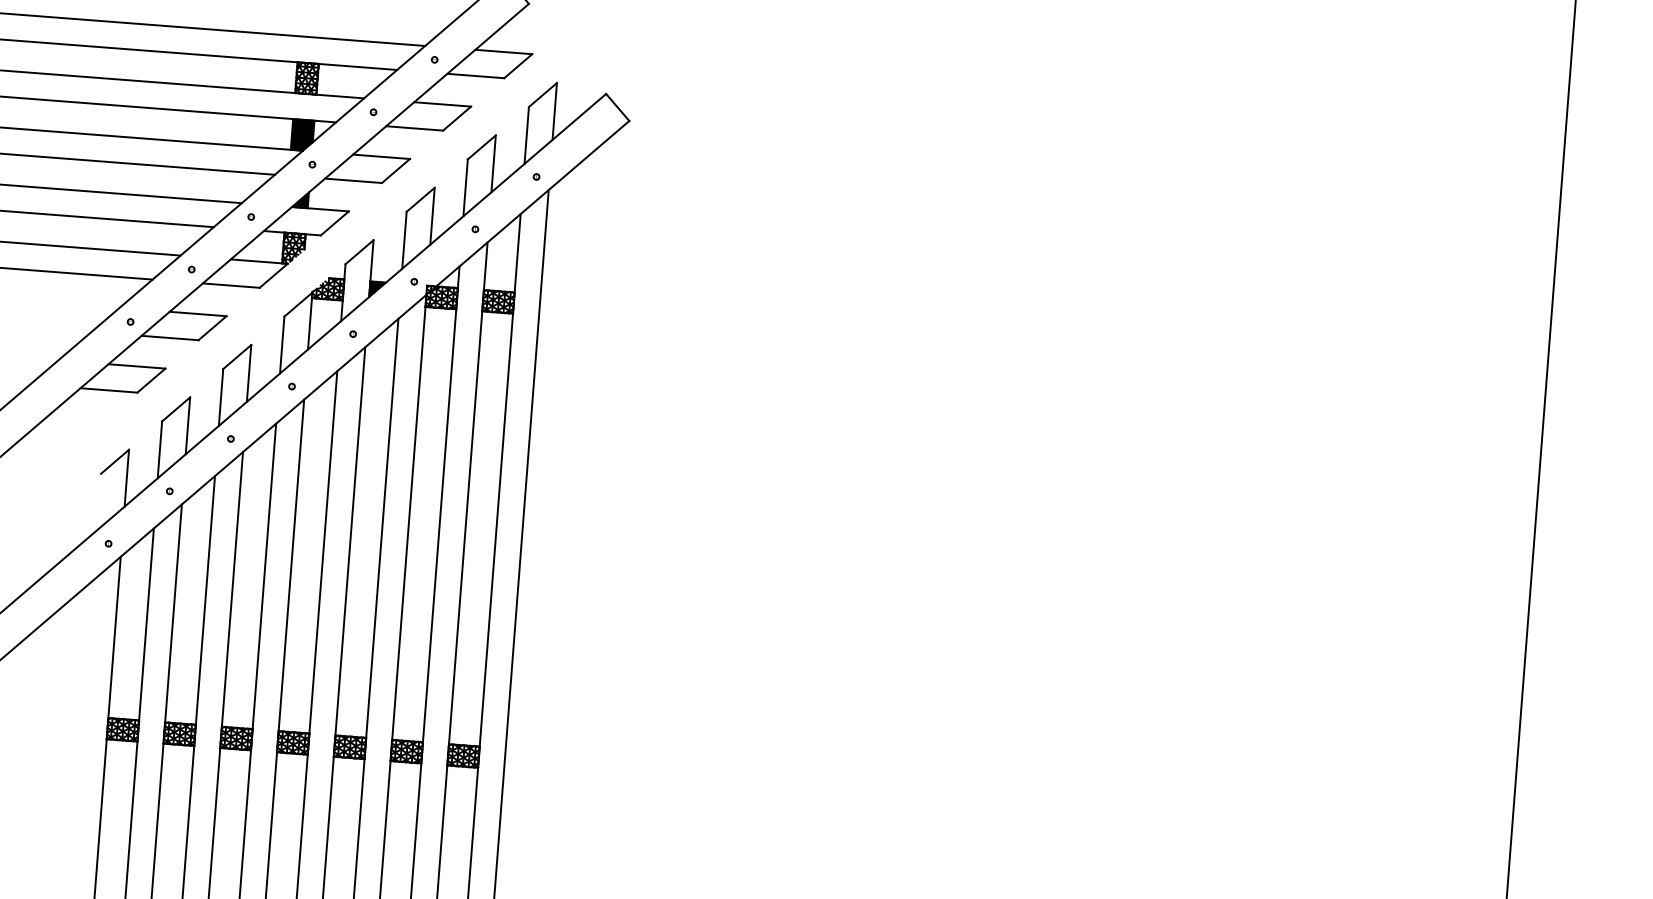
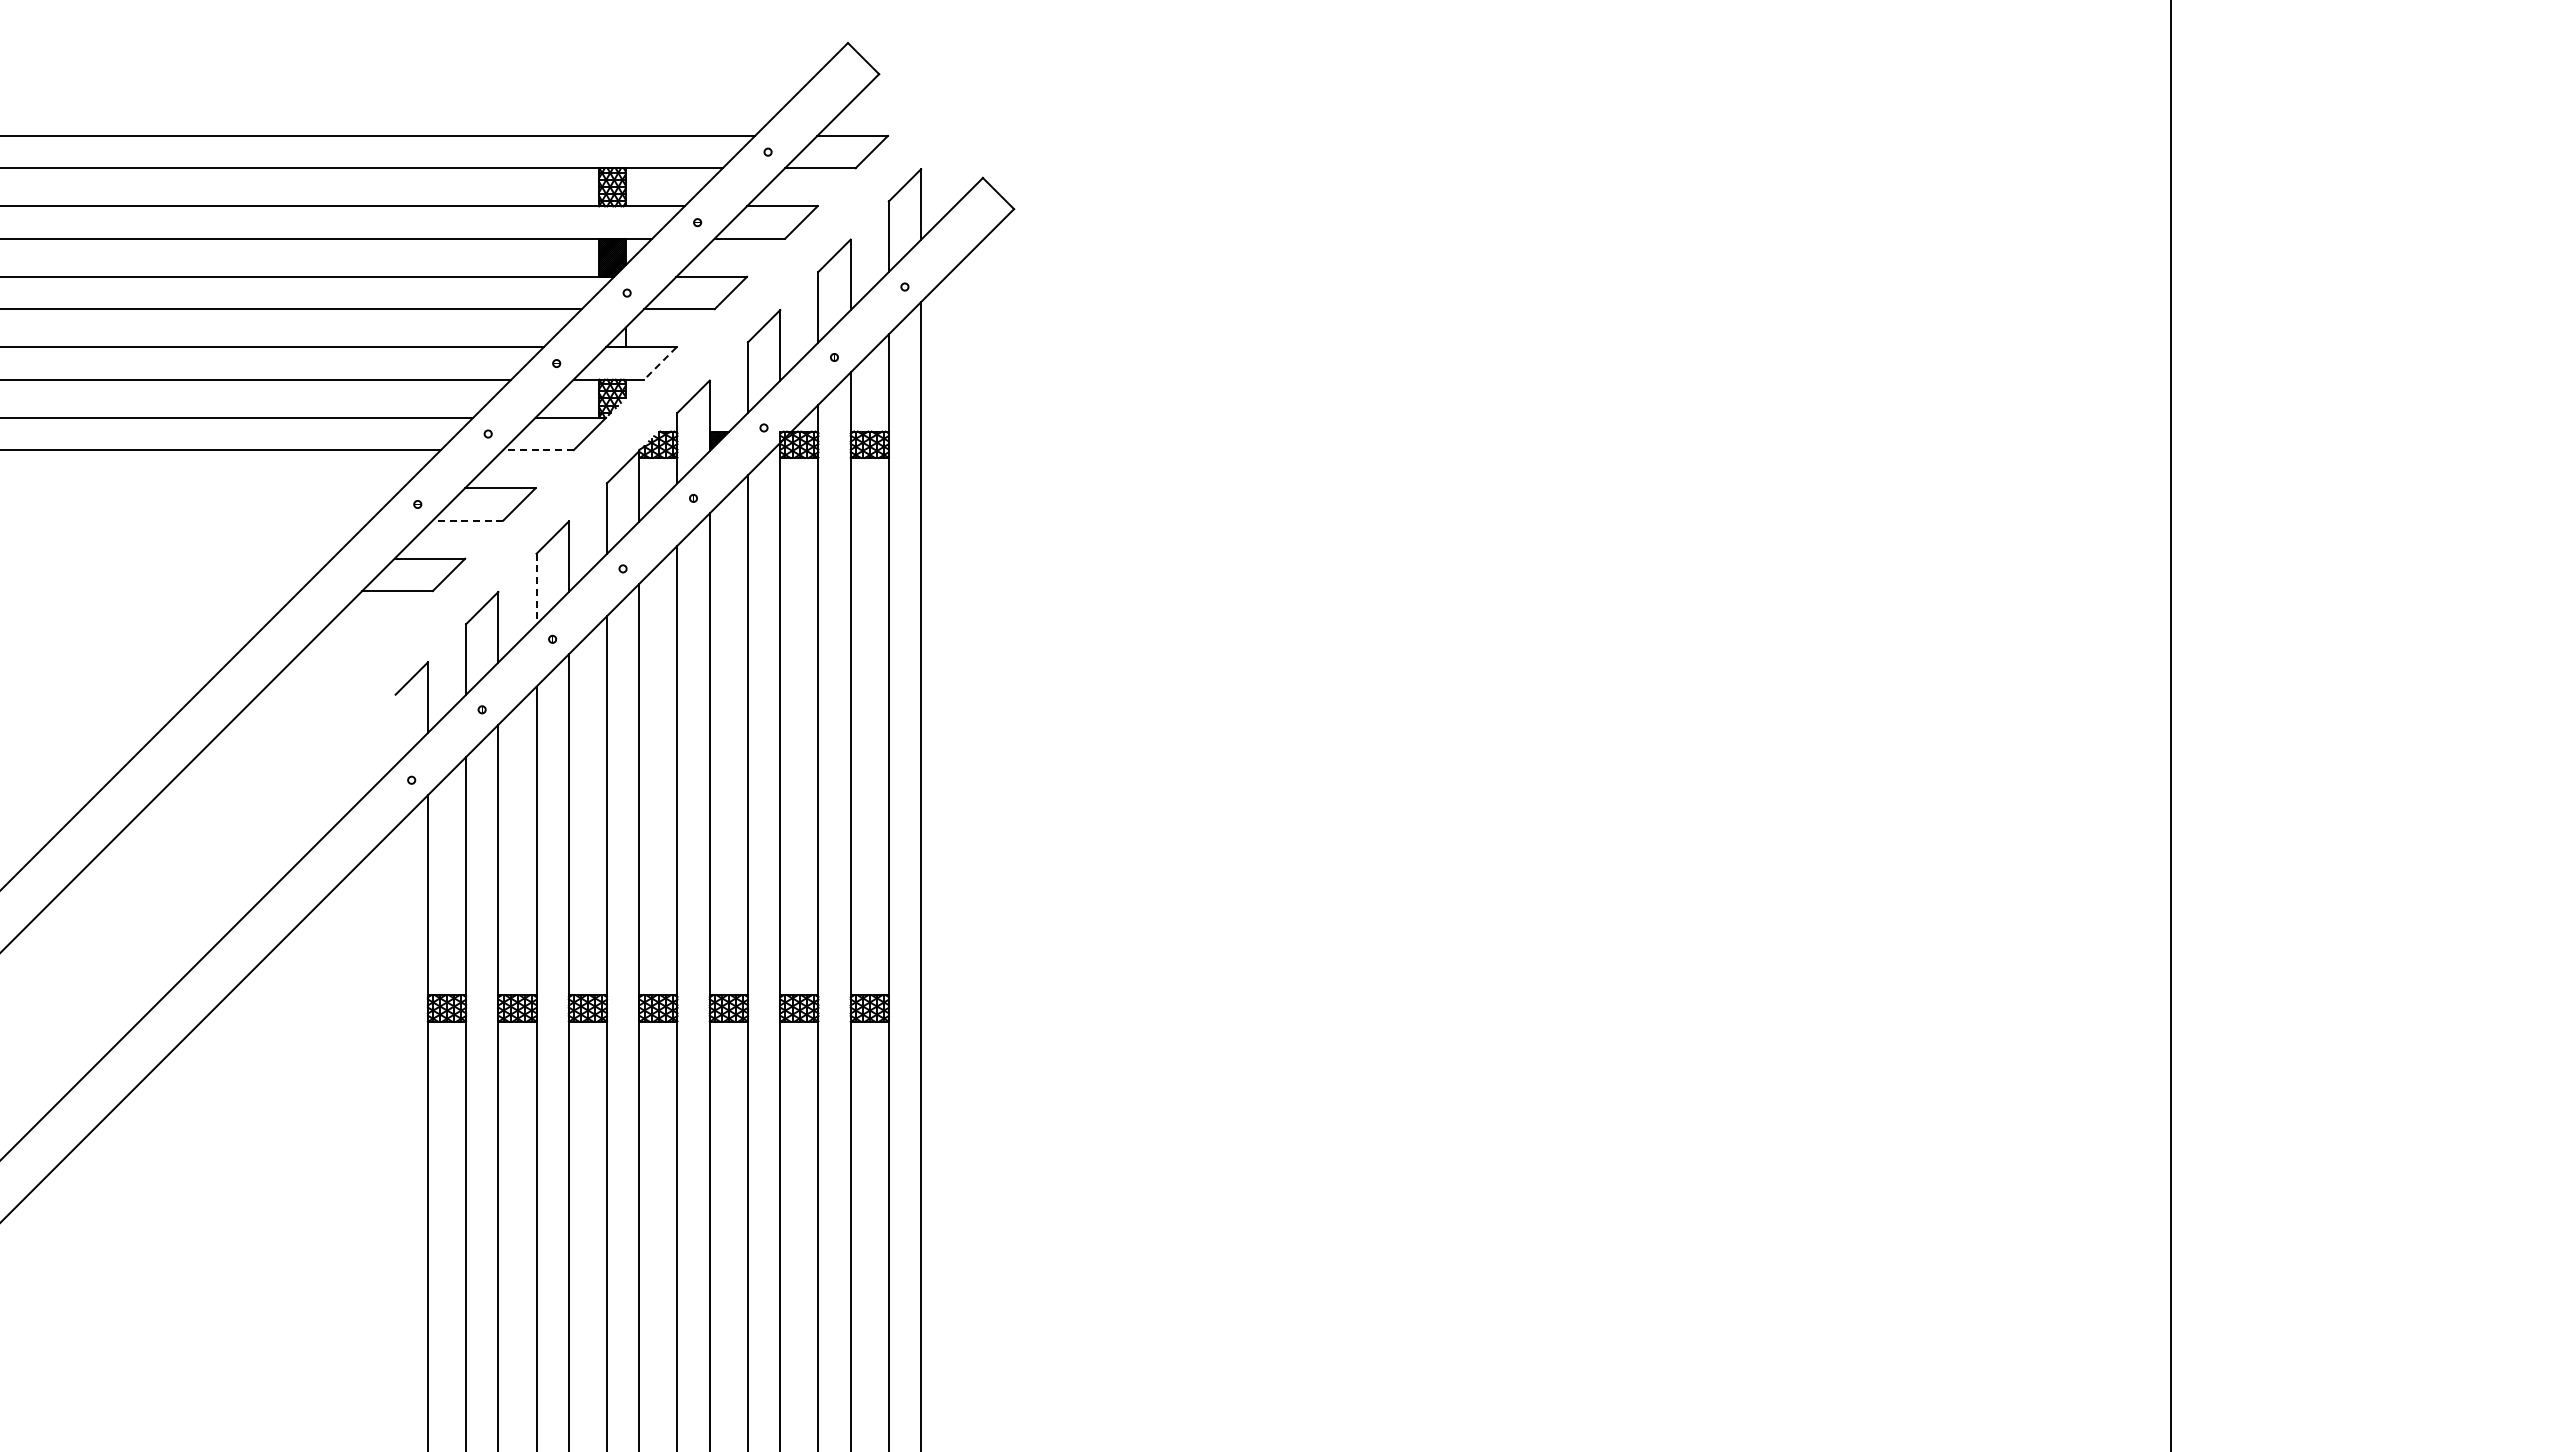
hatch: (300, 199) -> (615, 337), removed
line: (334, 223) -> (660, 363), solid -> dashed
line: (231, 285) -> (538, 450), solid -> dashed
line: (169, 337) -> (467, 520), solid -> dashed
line: (220, 397) -> (536, 589), solid -> dashed

